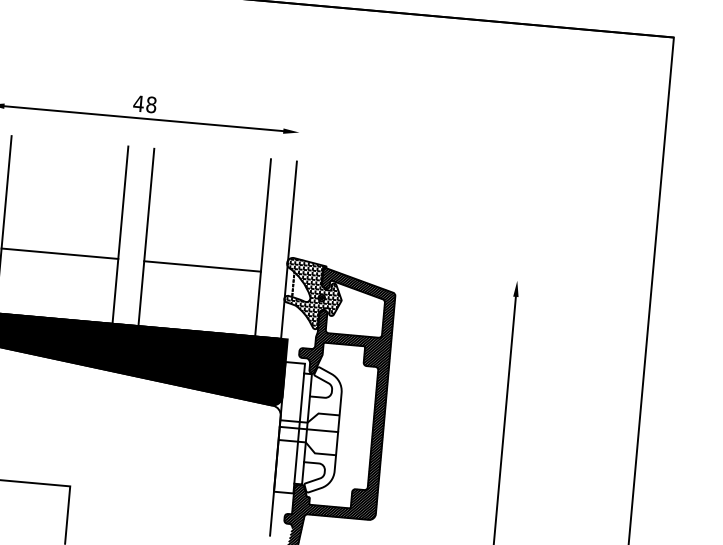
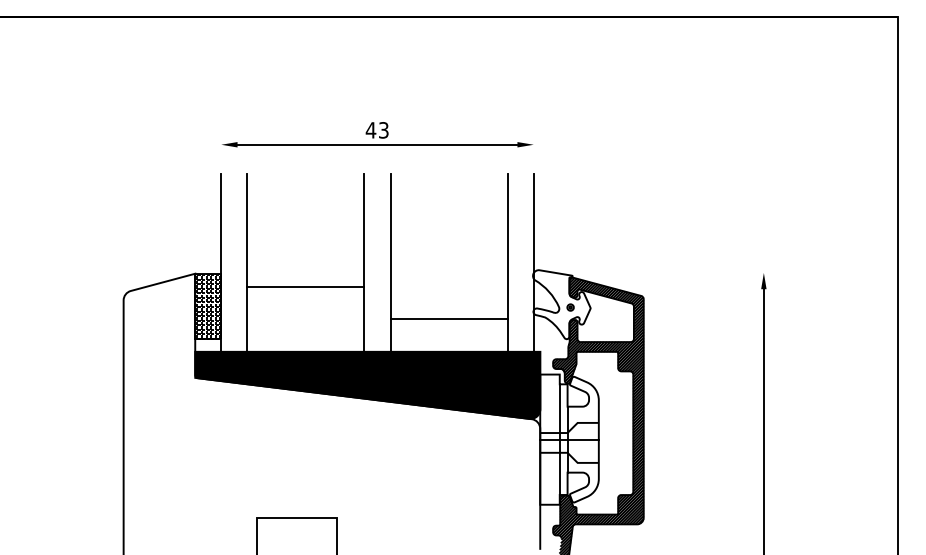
text: (151, 105) -> (383, 130), 48 -> 43
line: (202, 266) -> (448, 318), moved
hatch: (312, 294) -> (561, 304), removed

